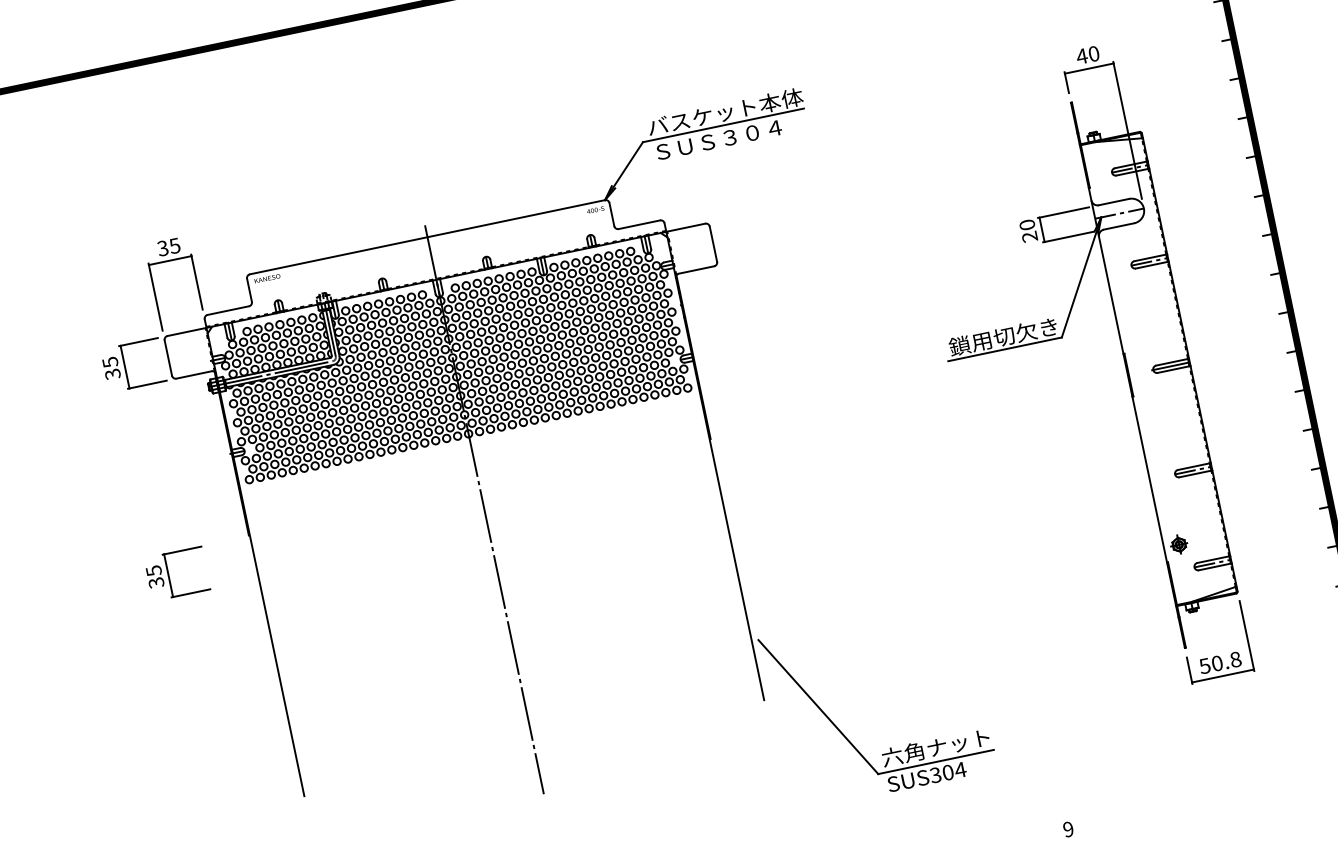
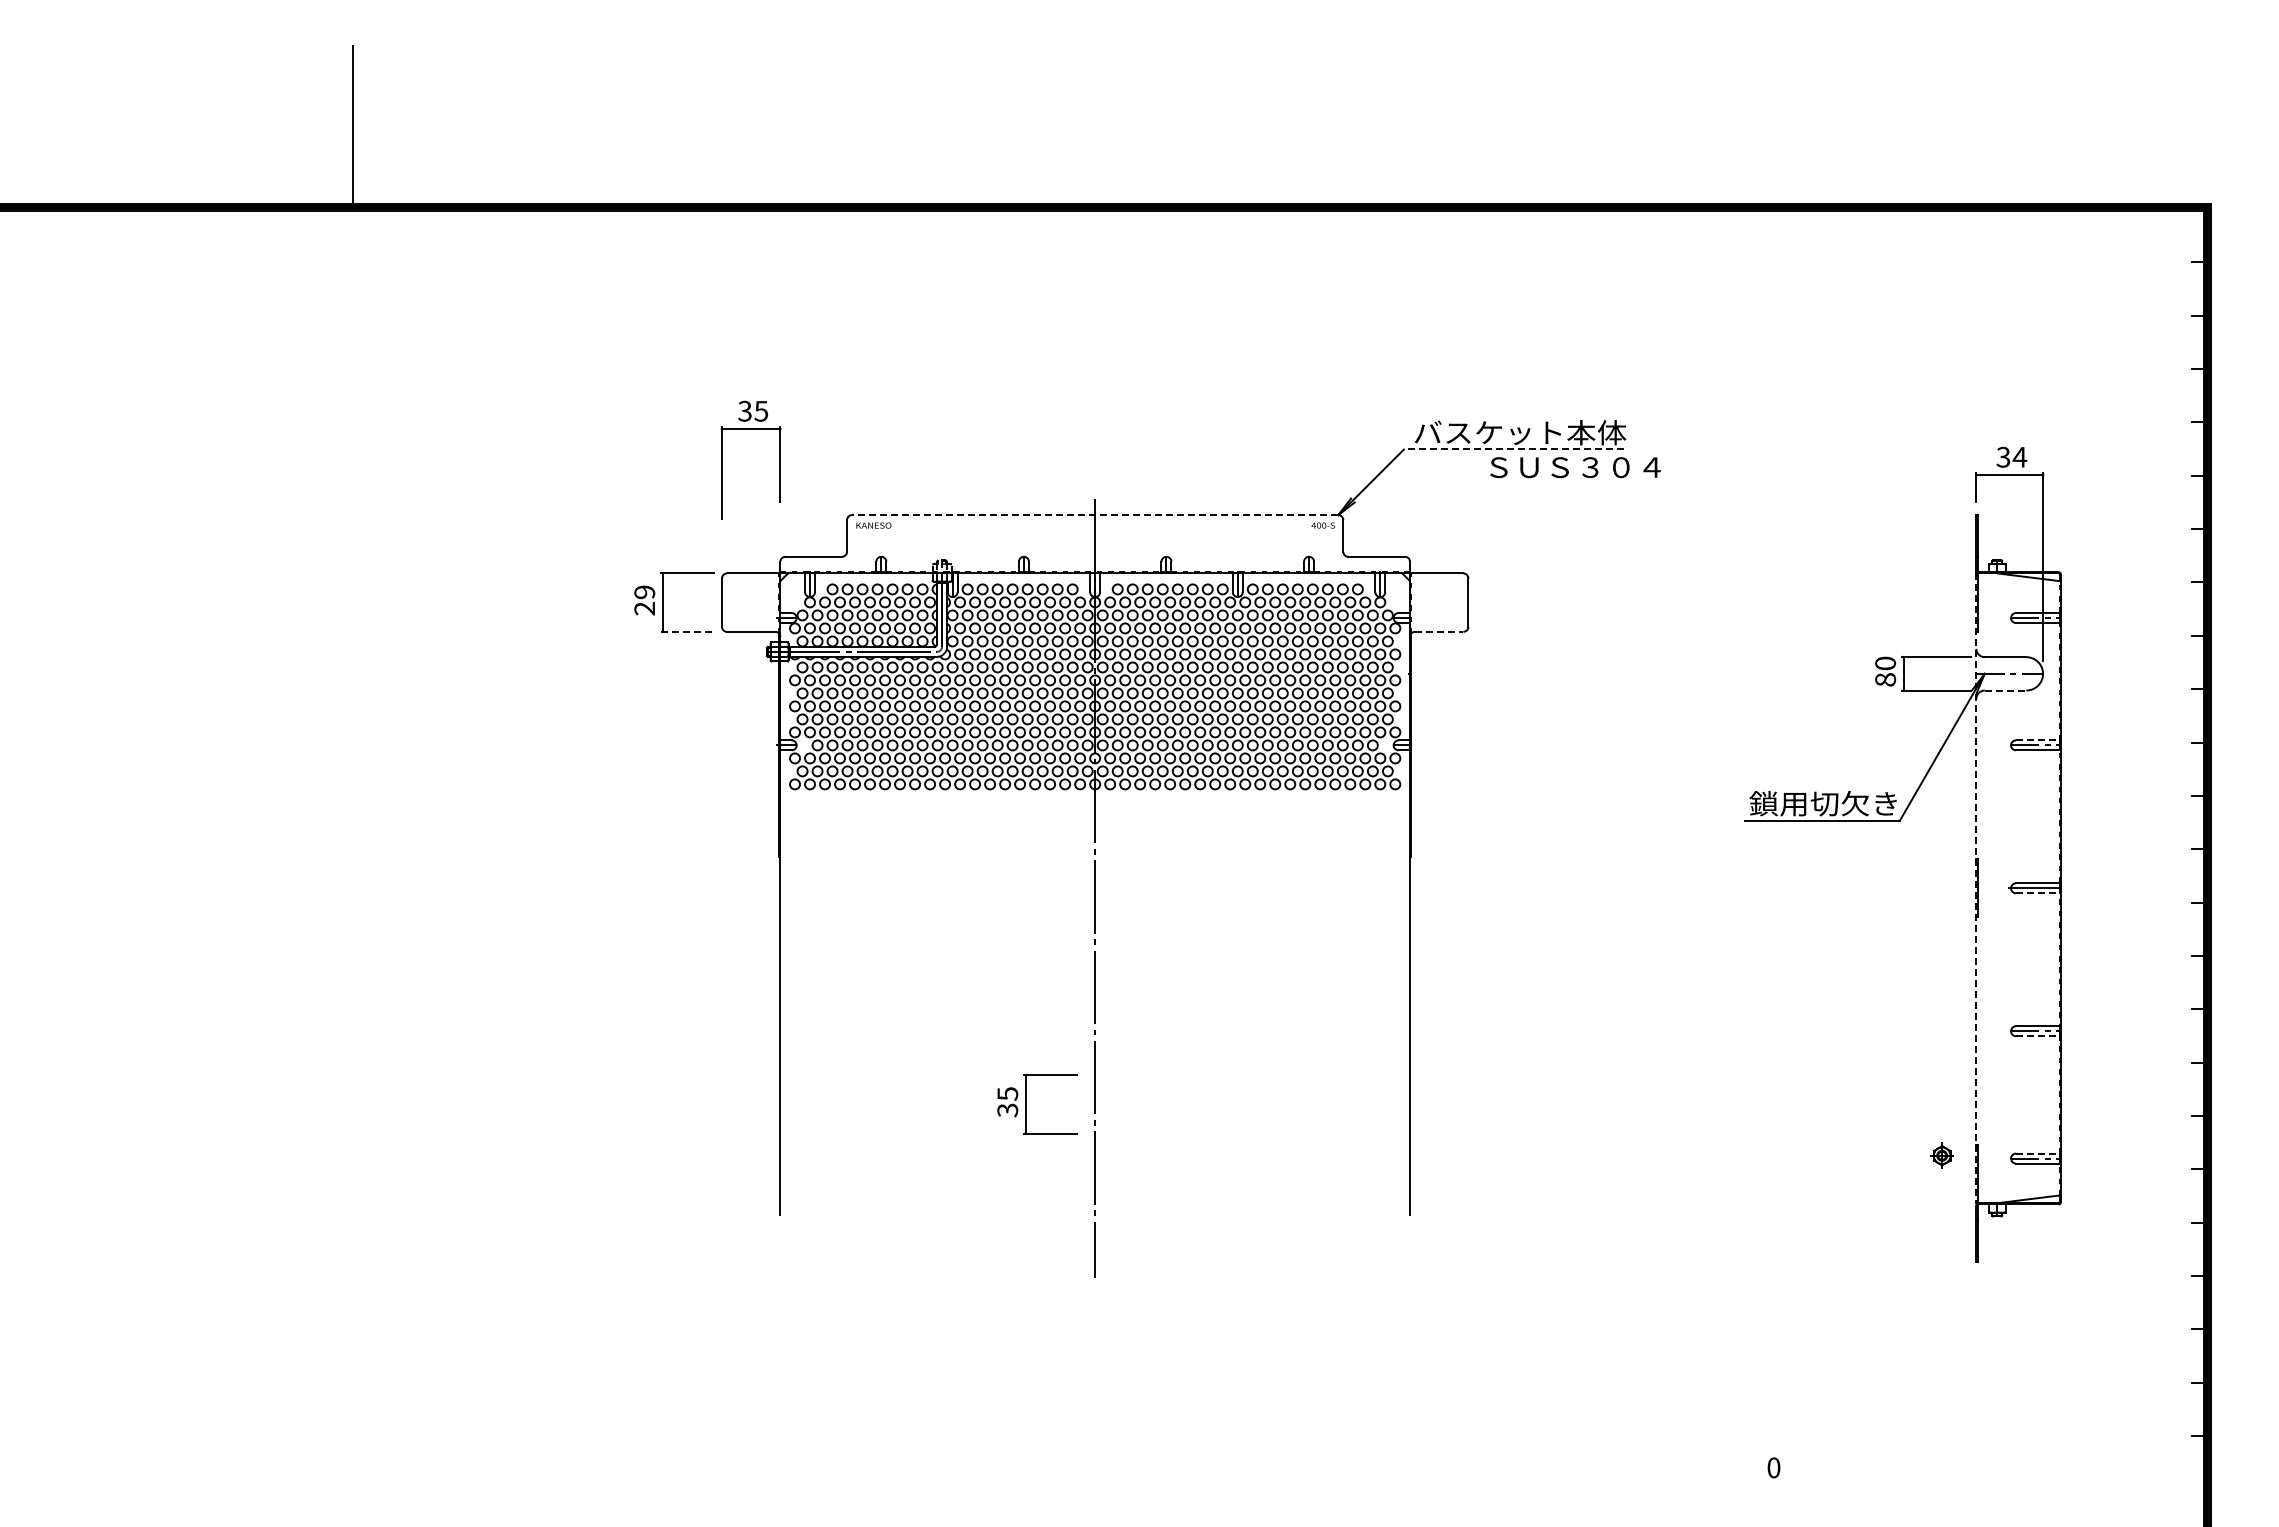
text: (1087, 54) -> (2011, 456), 40 -> 34
line: (722, 125) -> (1513, 449), solid -> dashed
text: (719, 140) -> (1575, 467), moved
line: (1119, 226) -> (2005, 690), solid -> dashed
text: (1029, 236) -> (1885, 679), 20 -> 80
line: (427, 237) -> (1094, 515), solid -> dashed
line: (1150, 257) -> (2038, 740), solid -> dashed
line: (696, 269) -> (1439, 631), solid -> dashed
part: (153, 287) -> (722, 459), moved
text: (111, 368) -> (644, 600), 35 -> 29
line: (1174, 369) -> (2038, 893), solid -> dashed
line: (1128, 375) -> (1976, 888), solid -> dashed
line: (147, 384) -> (687, 631), solid -> dashed
line: (1195, 474) -> (2038, 1036), solid -> dashed
part: (1178, 544) -> (1941, 1155), moved
line: (1213, 559) -> (2038, 1153), solid -> dashed
part: (169, 575) -> (1026, 1103), moved
part: (1217, 655) -> (2016, 1280), removed
part: (889, 747) -> (1561, 1311), removed
text: (1068, 829) -> (1773, 1467), 9 -> 0

